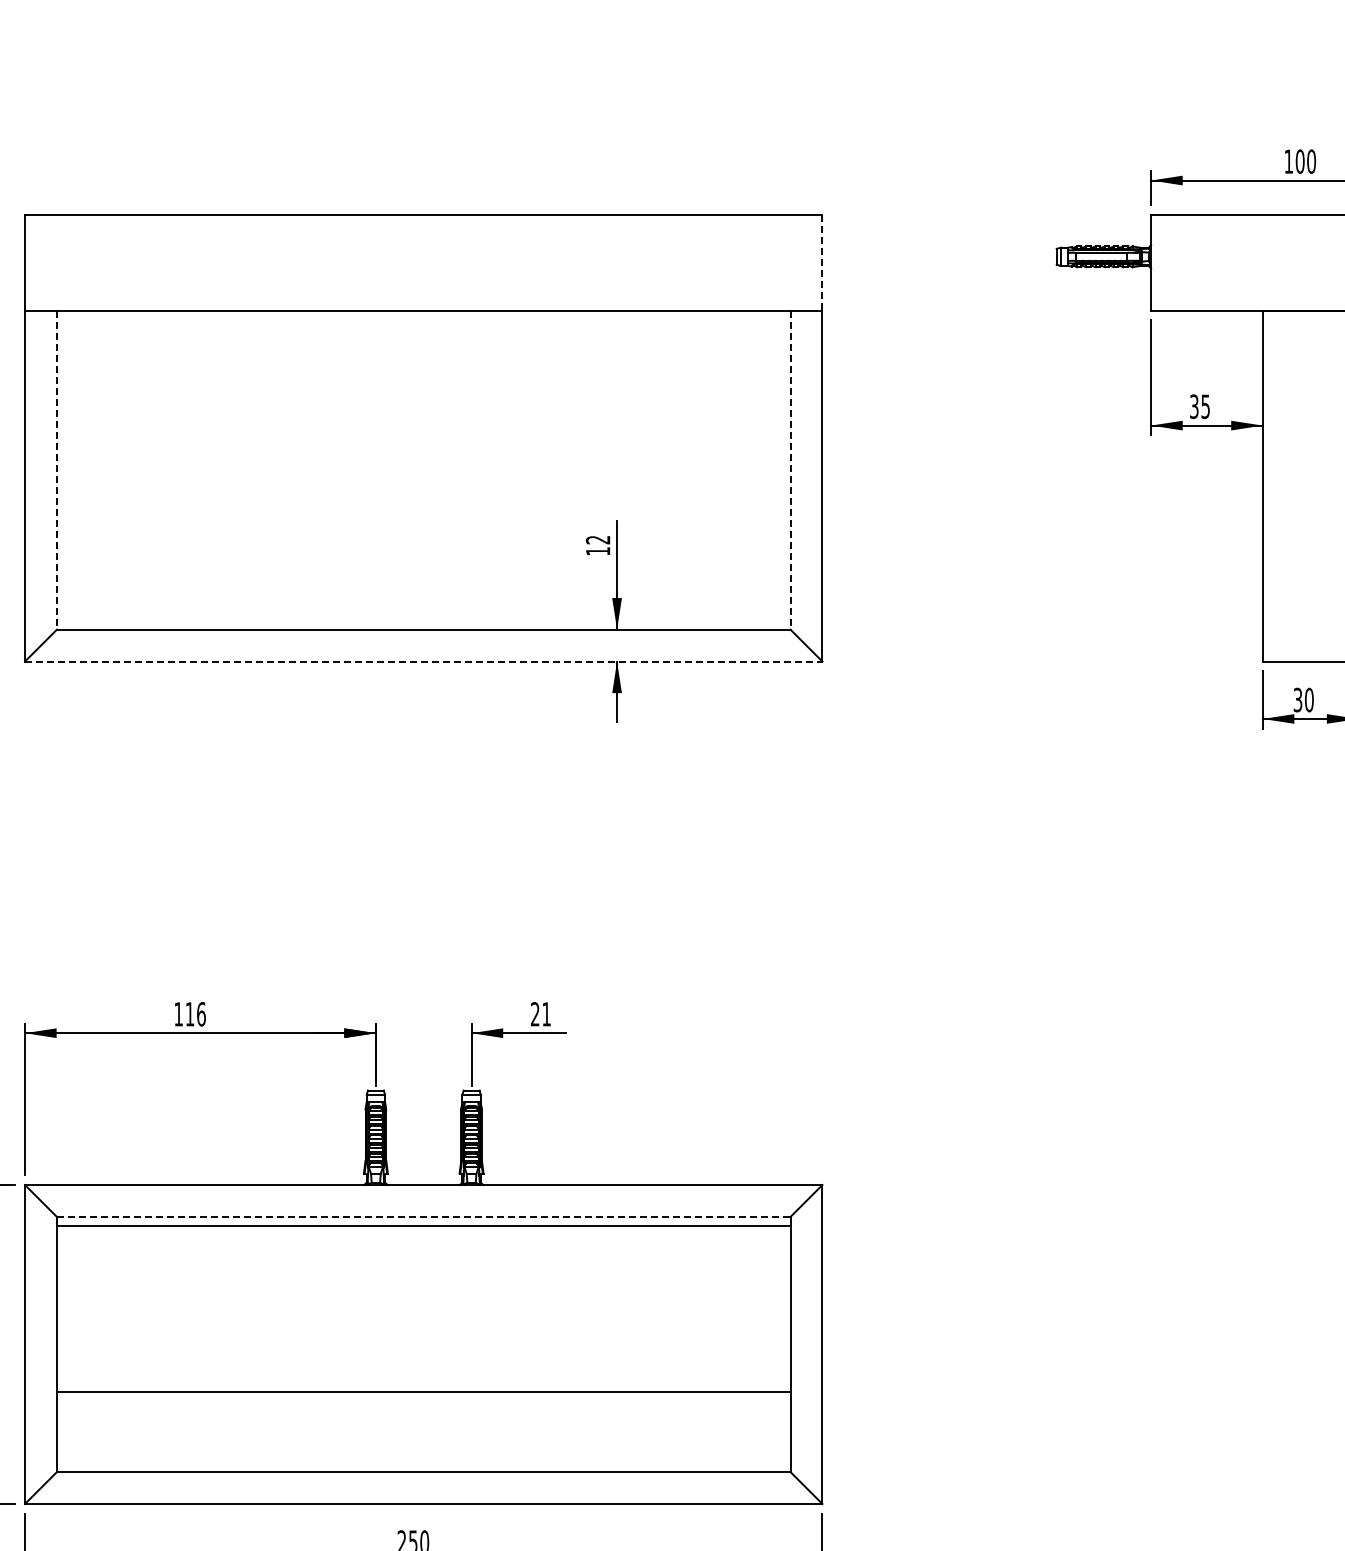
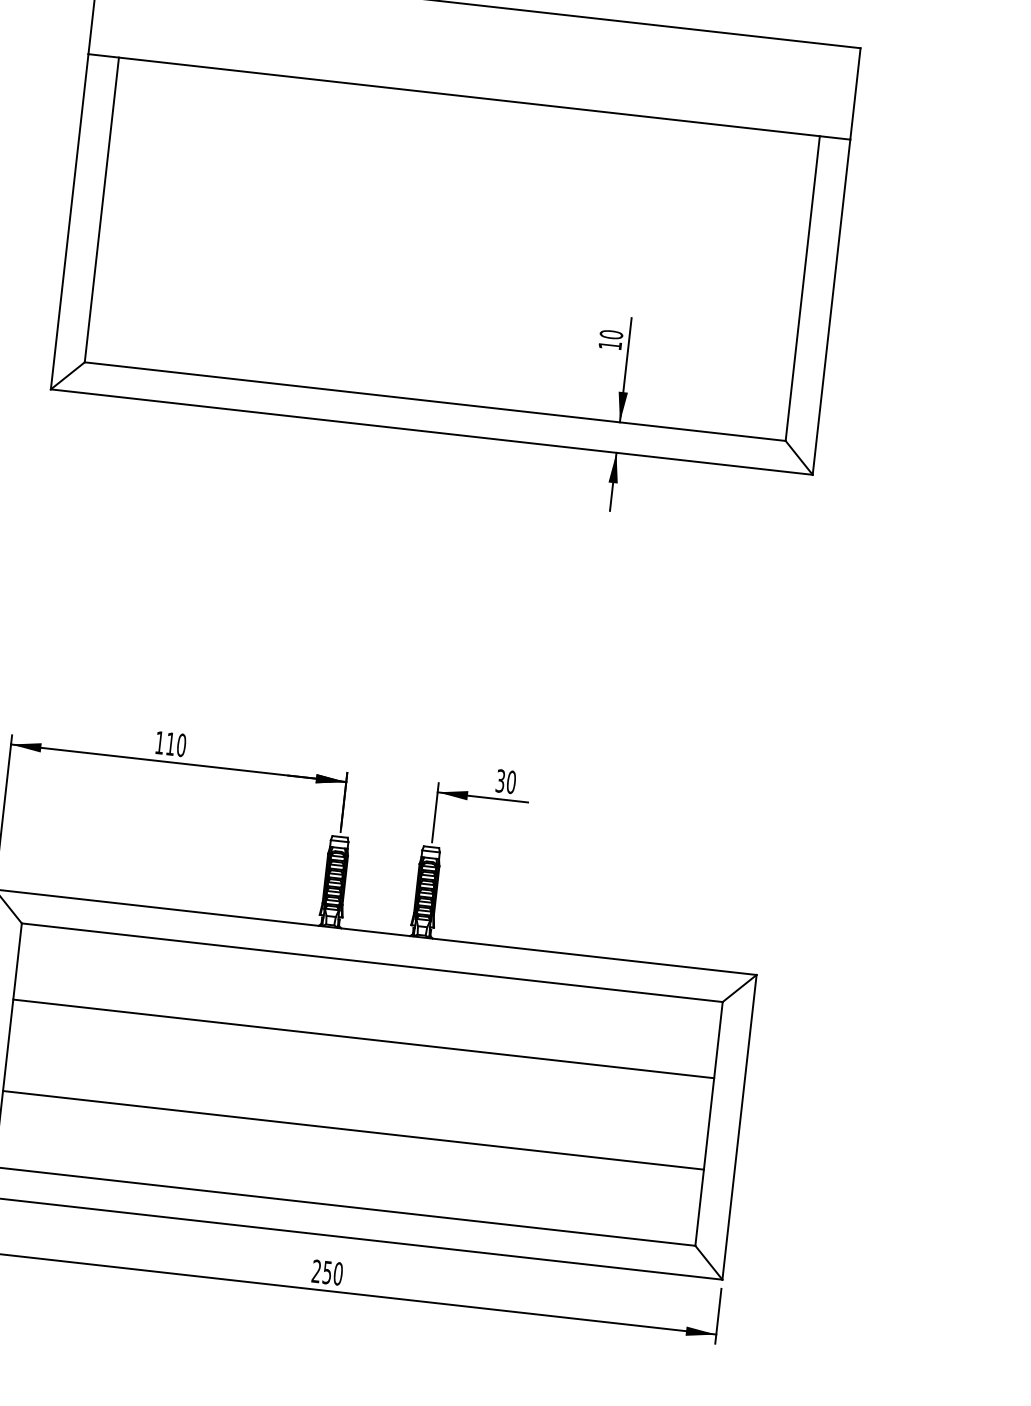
line: (822, 262) -> (855, 93), dashed -> solid
line: (56, 470) -> (101, 210), dashed -> solid
line: (790, 470) -> (802, 288), dashed -> solid
text: (598, 539) -> (611, 334), 12 -> 10
line: (423, 661) -> (431, 432), dashed -> solid
text: (201, 1014) -> (181, 745), 116 -> 110
text: (541, 1014) -> (506, 781), 21 -> 30
line: (423, 1216) -> (372, 962), dashed -> solid
line: (423, 1225) -> (363, 1038), moved

